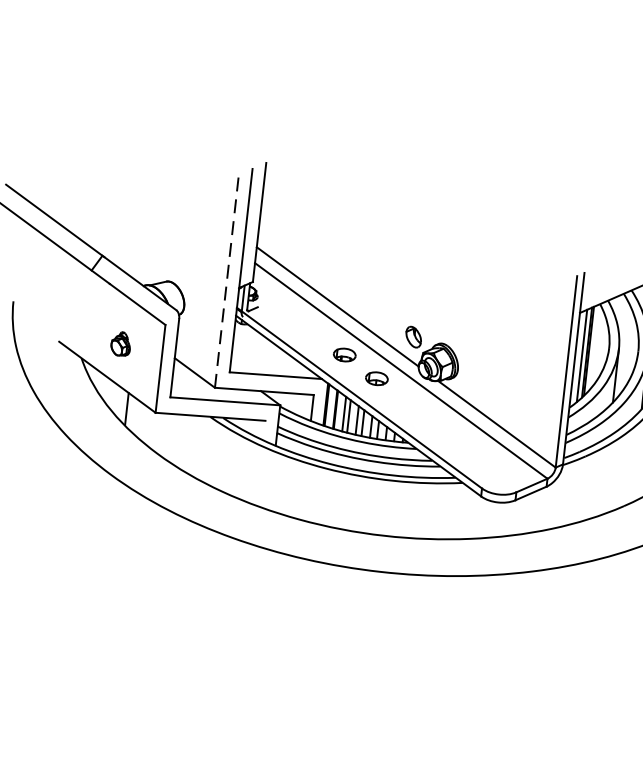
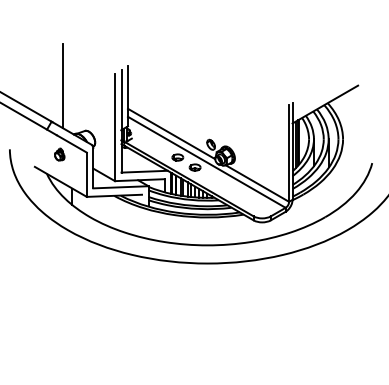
line: (134, 186) -> (63, 85), added
line: (227, 281) -> (115, 127), dashed -> solid
part: (120, 343) -> (59, 154), moved

